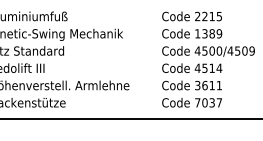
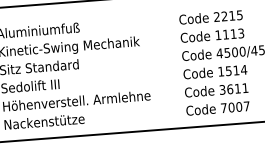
text: (212, 33) -> (233, 33), 1389 -> 1113
text: (197, 67) -> (220, 70), 4514 -> 1514
text: (211, 102) -> (238, 106), 7037 -> 7007

